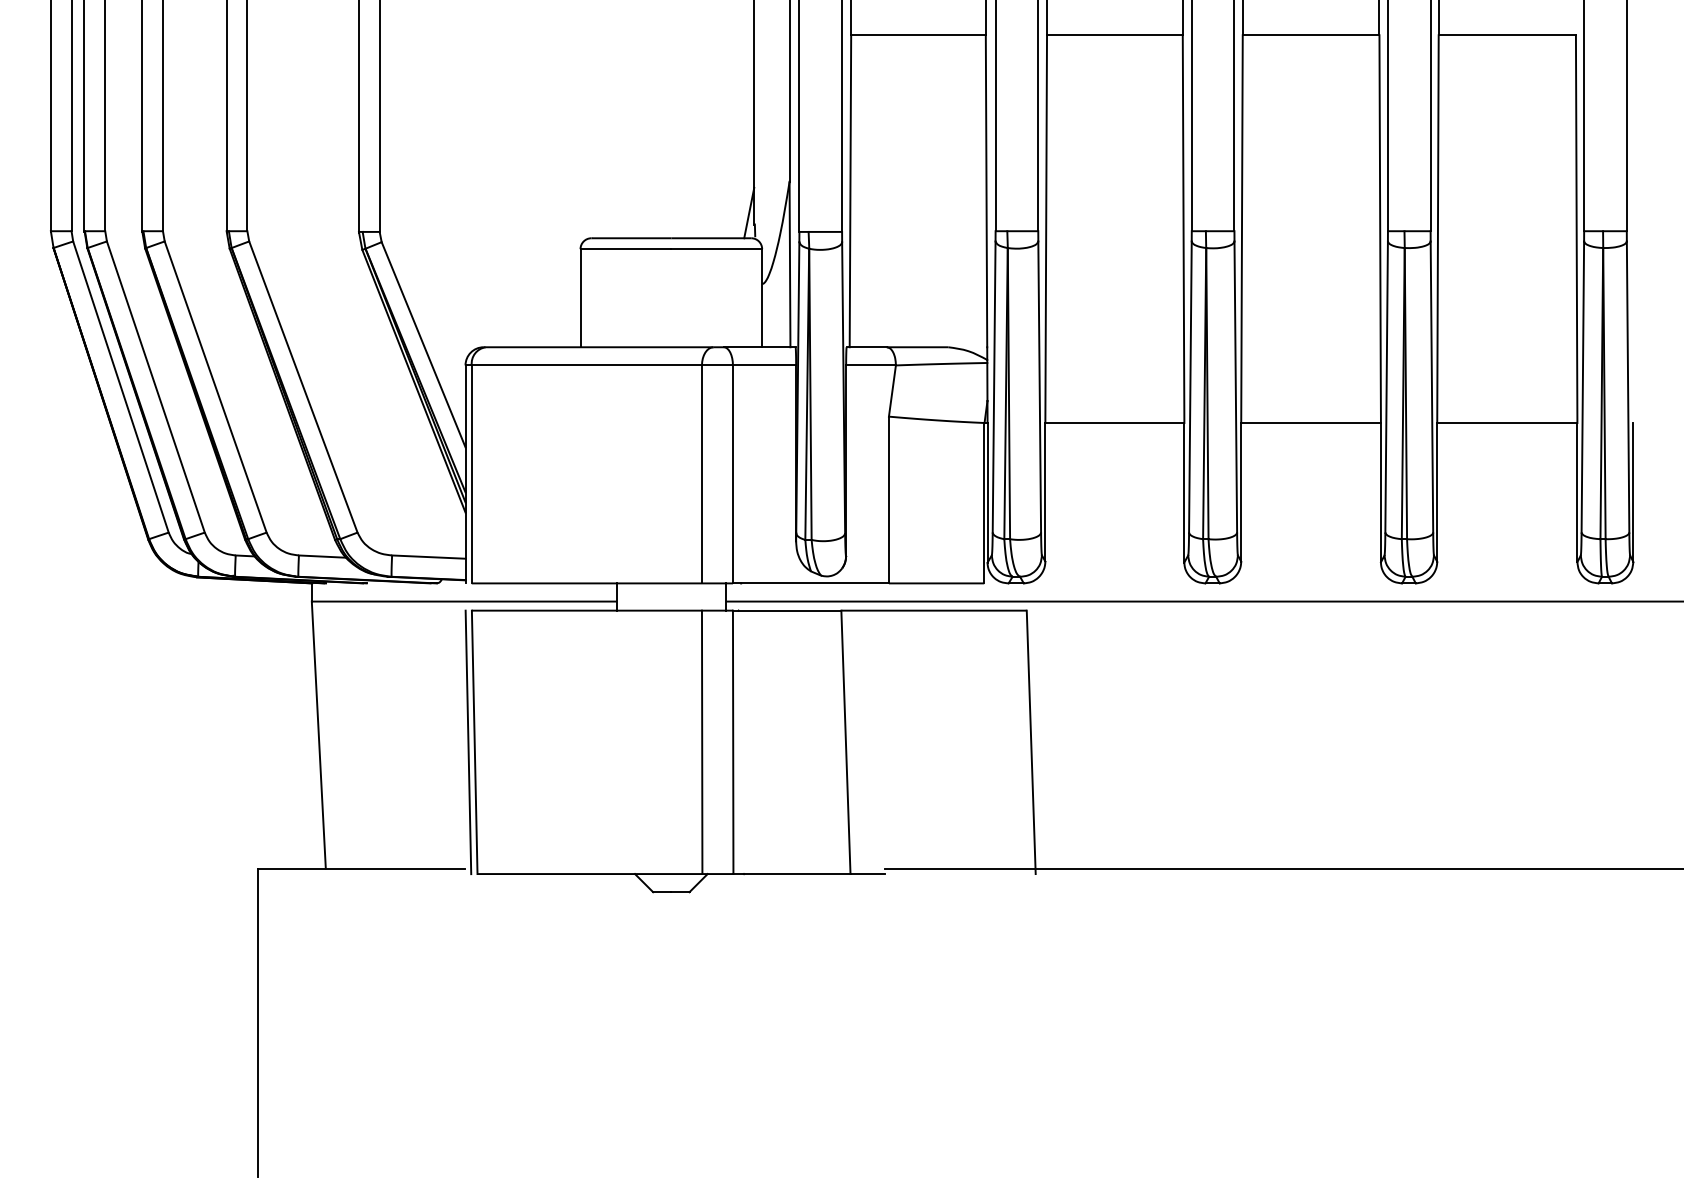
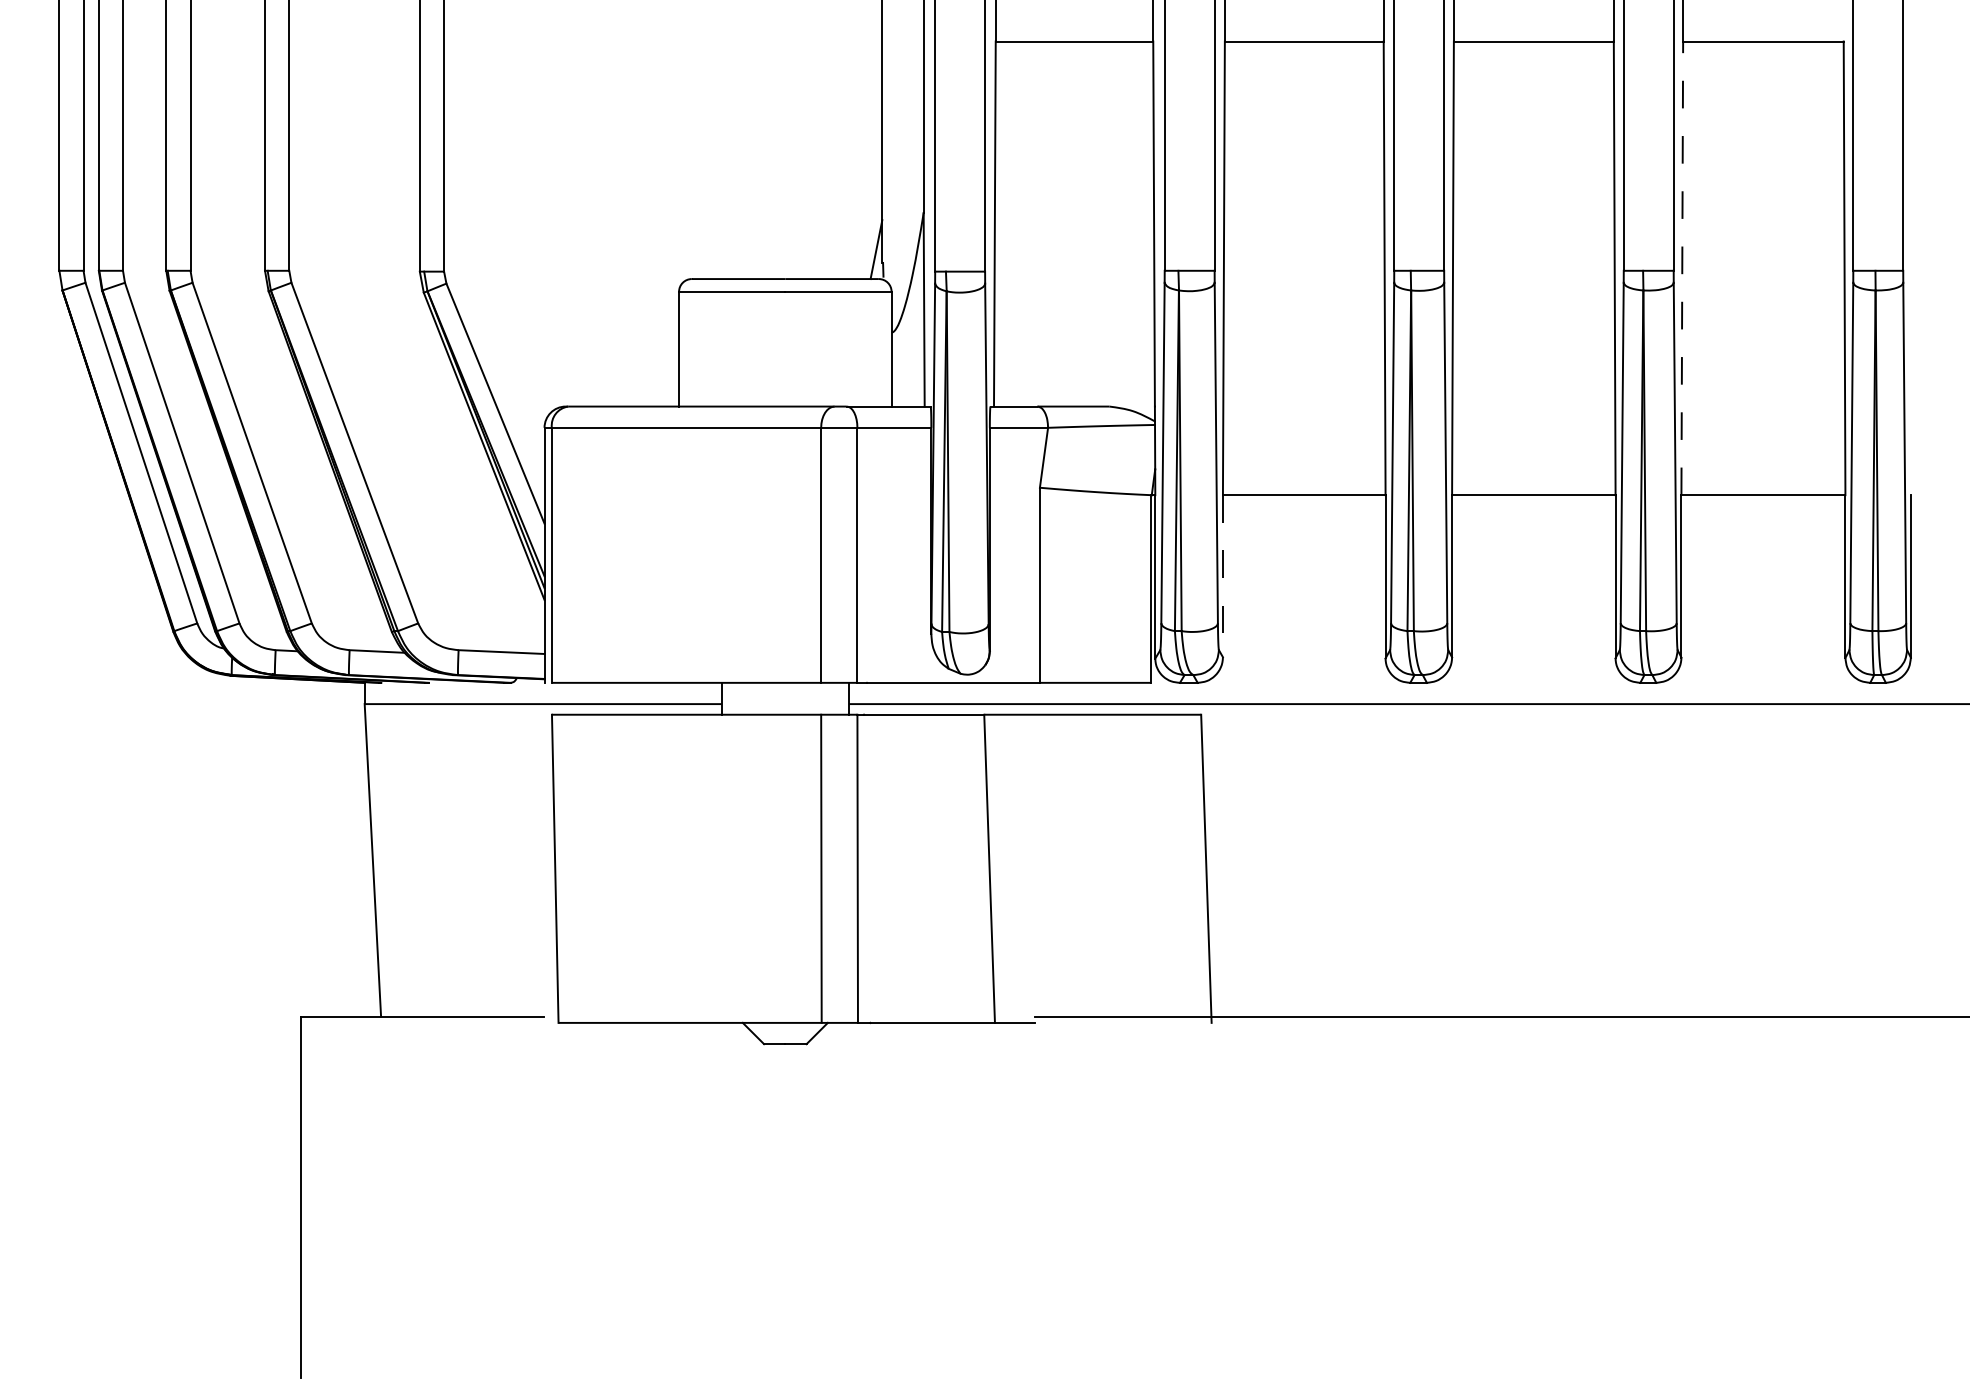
line: (1438, 229) -> (1682, 268), solid -> dashed
line: (1044, 492) -> (1222, 576), solid -> dashed
line: (468, 742) -> (547, 868), removed

